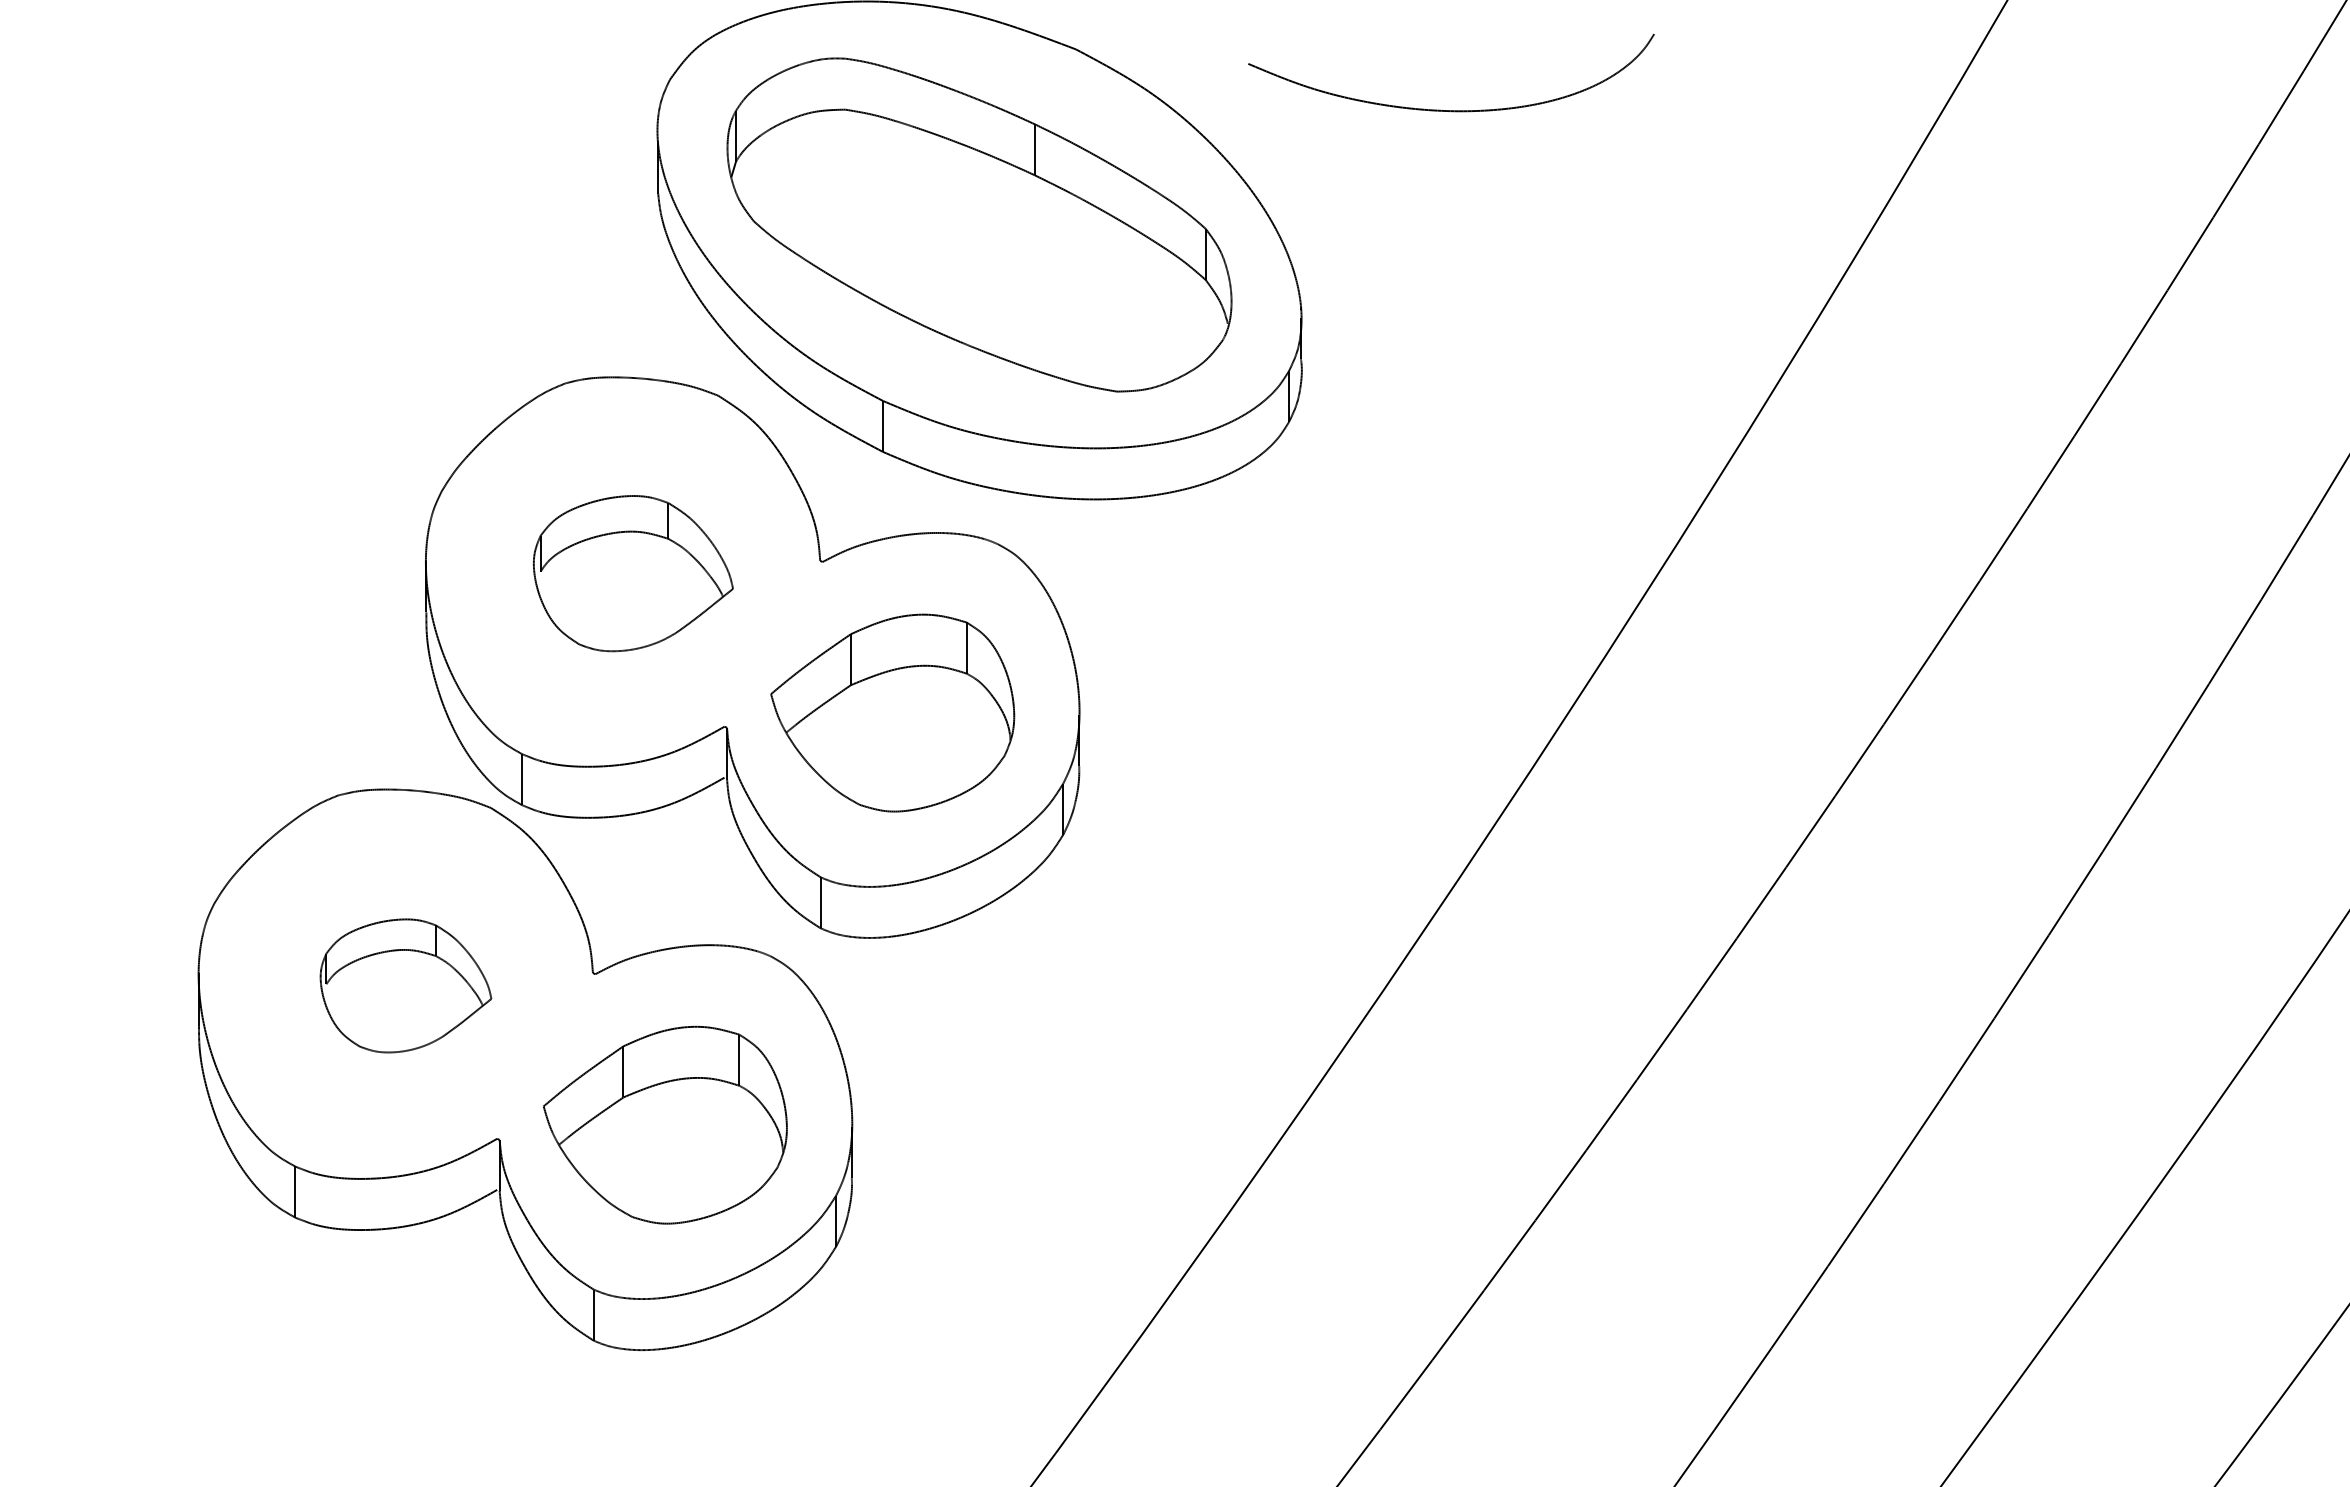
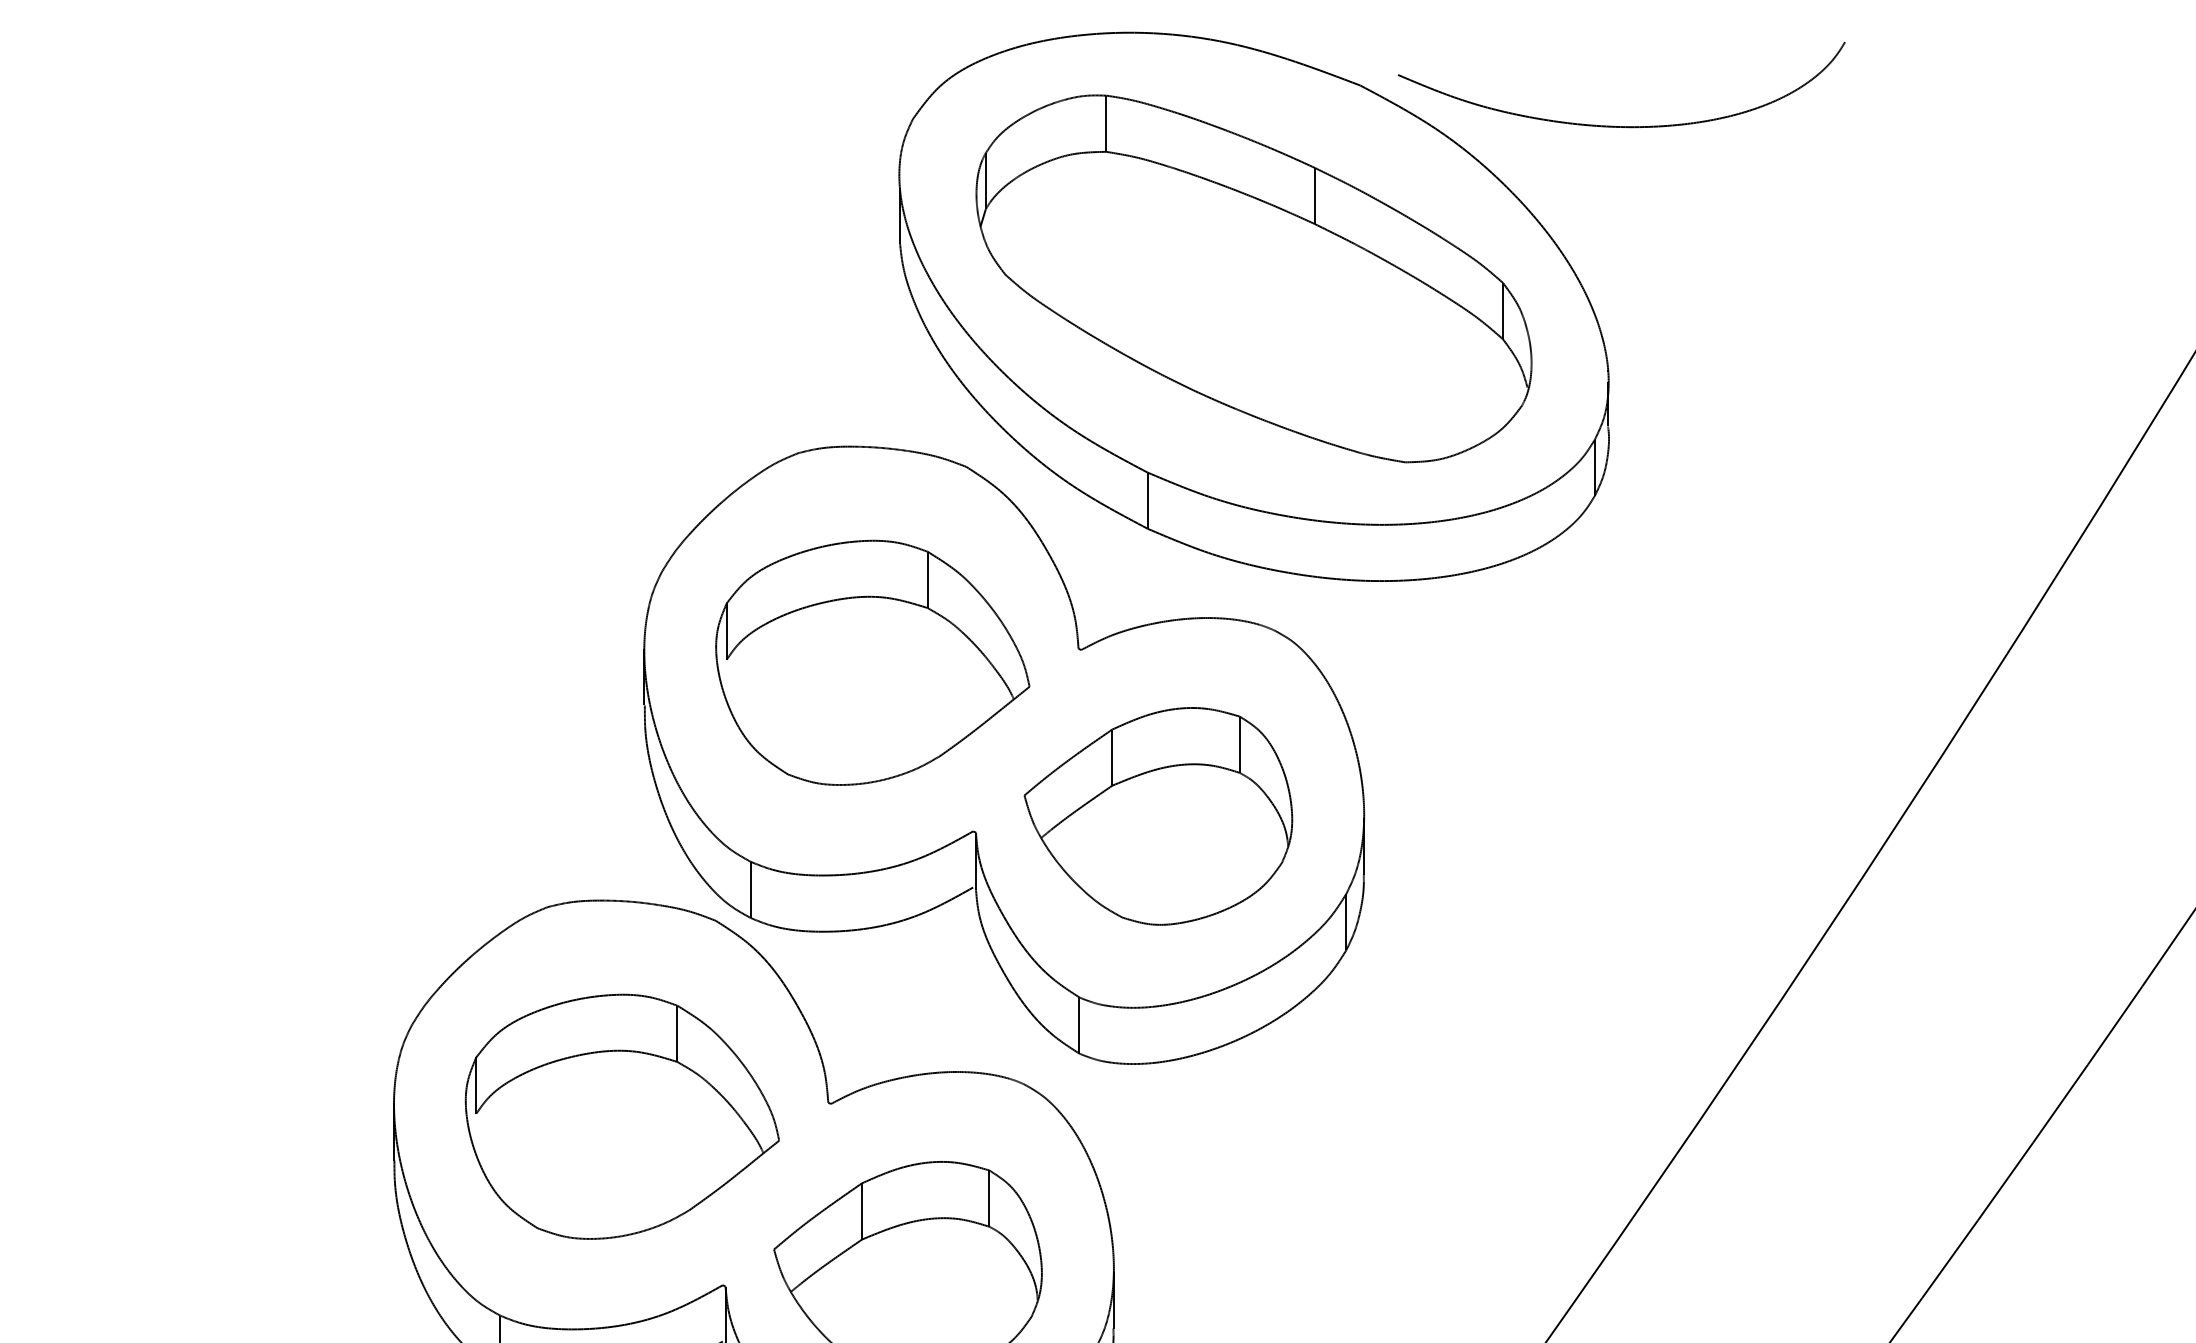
line: (845, 83) -> (1106, 123), added
curve: (1451, 110) -> (1621, 126), moved
part: (633, 573) -> (872, 662), size x1.43
part: (405, 985) -> (621, 1116), size x1.67

